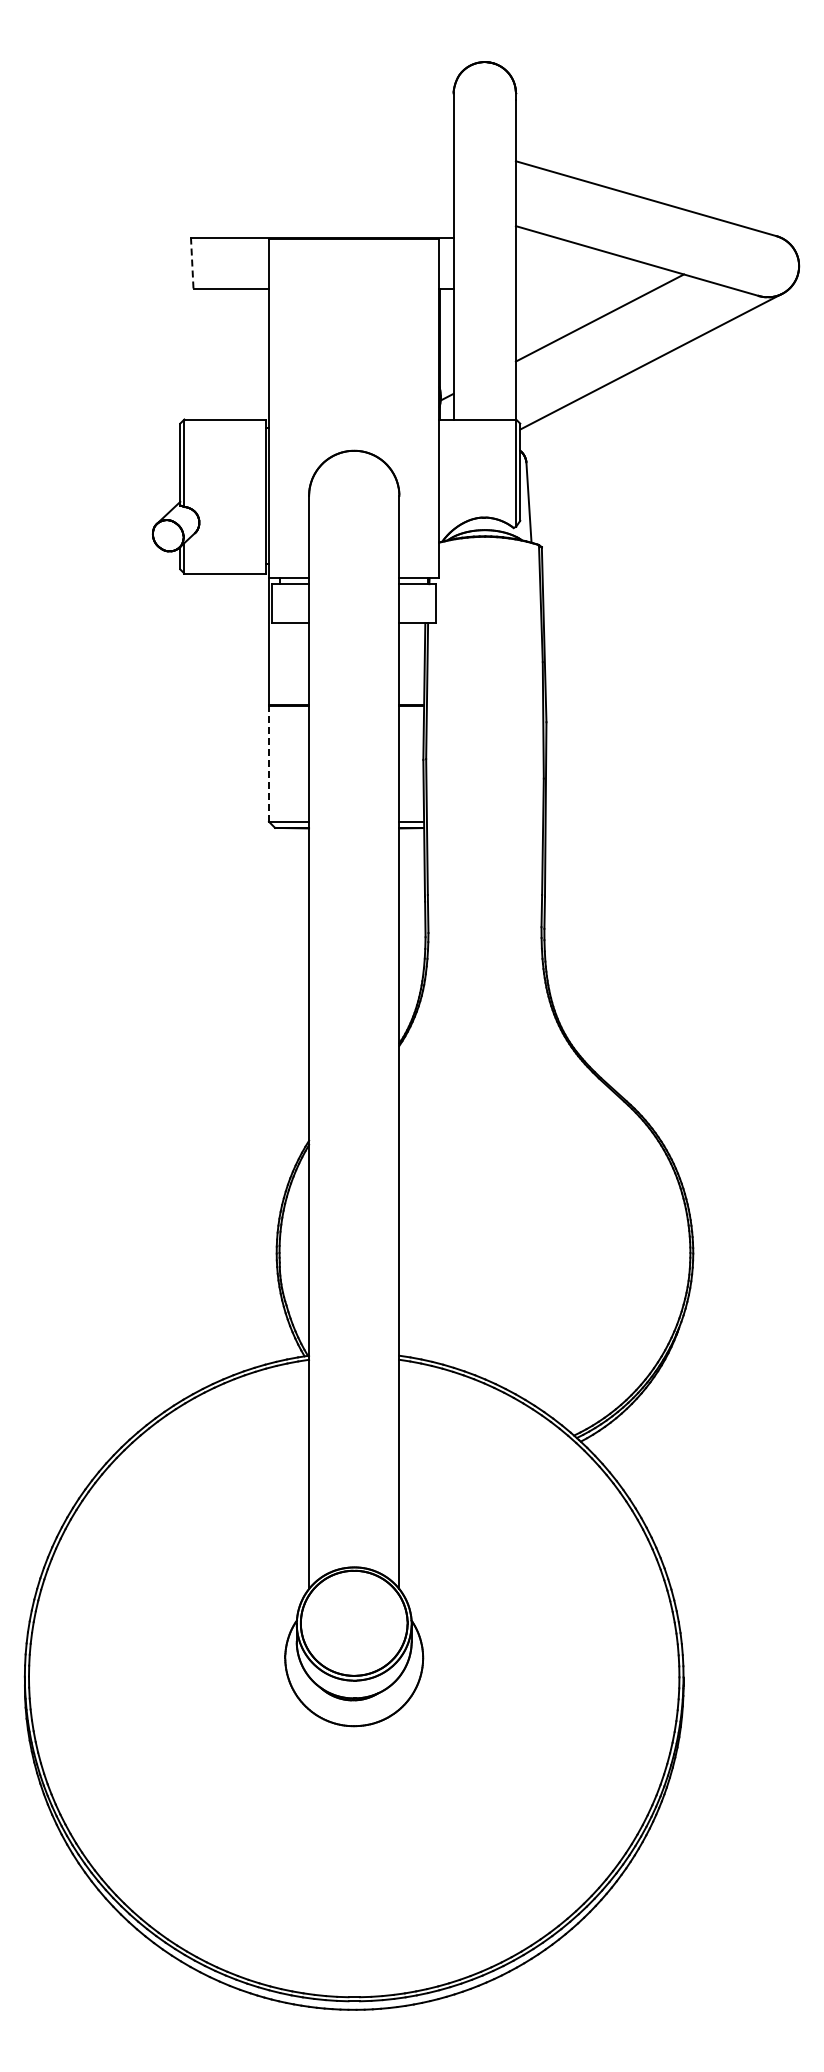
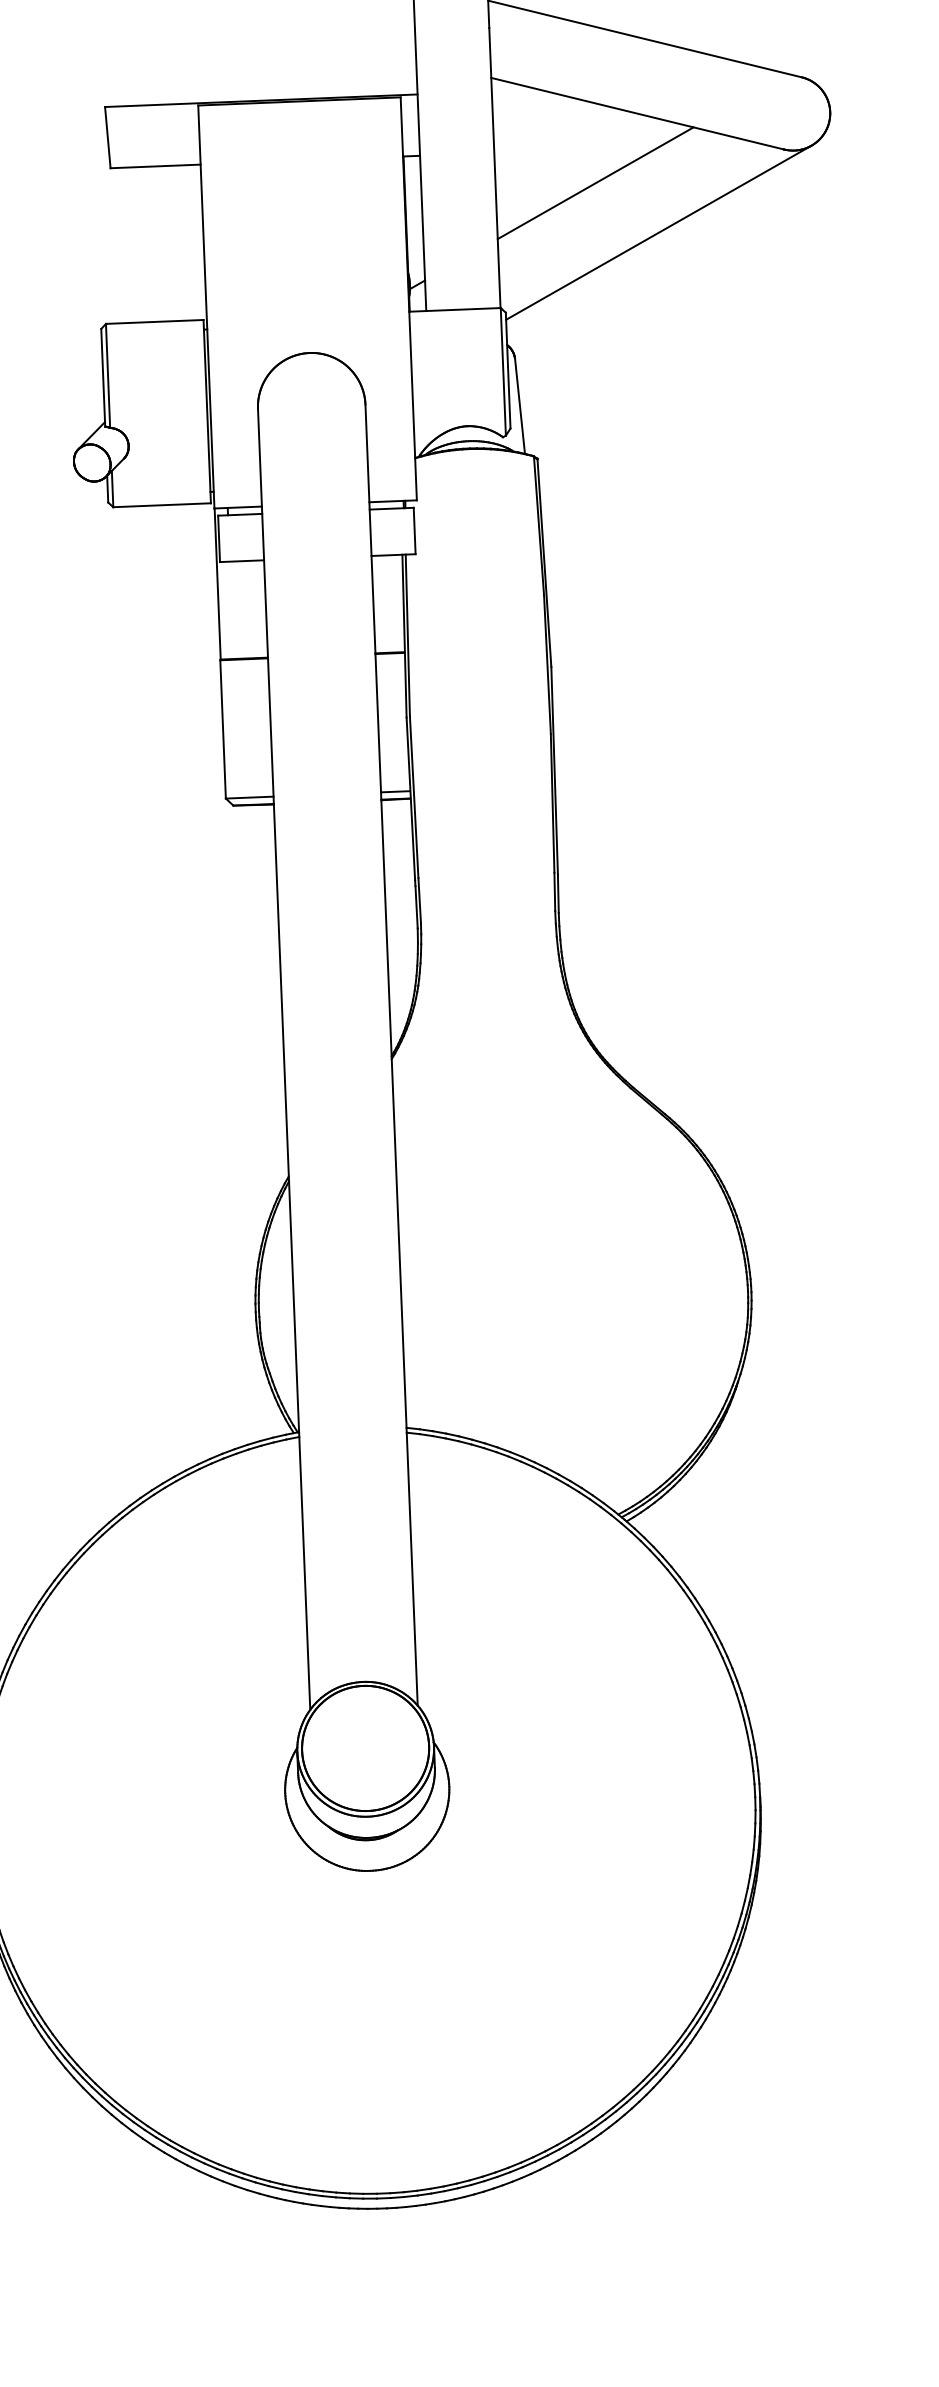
line: (192, 263) -> (108, 137), dashed -> solid
line: (268, 763) -> (222, 729), dashed -> solid

